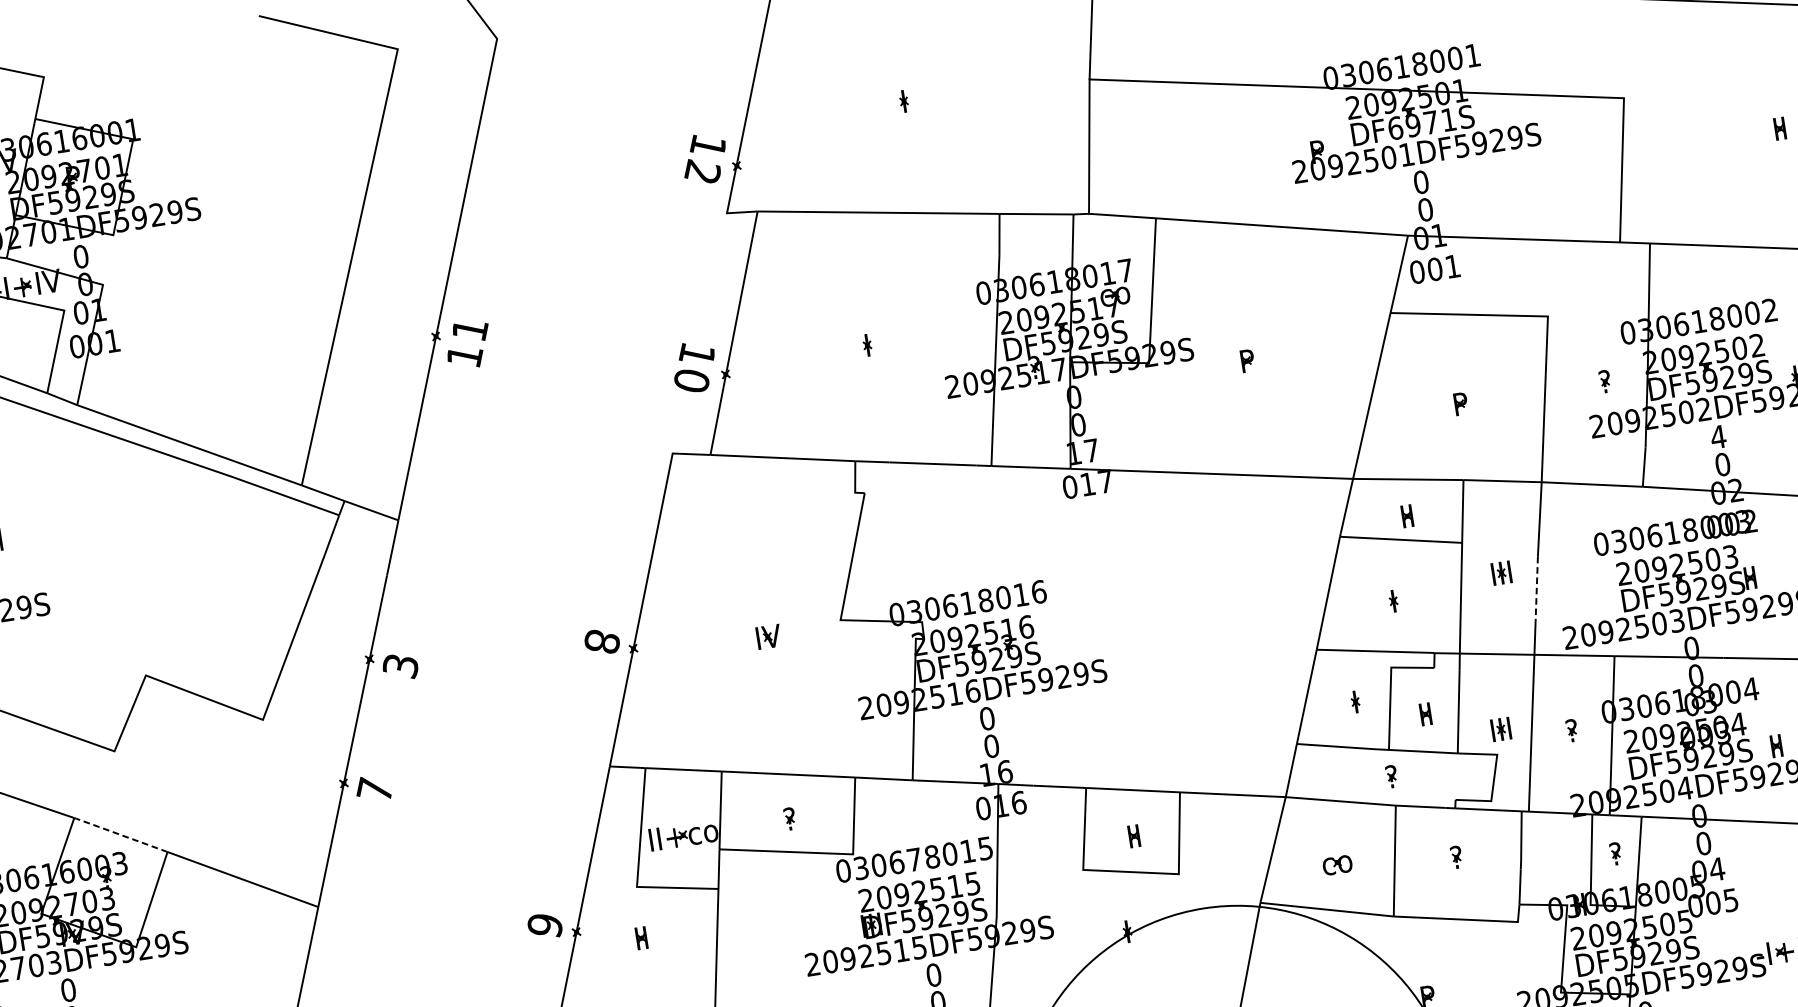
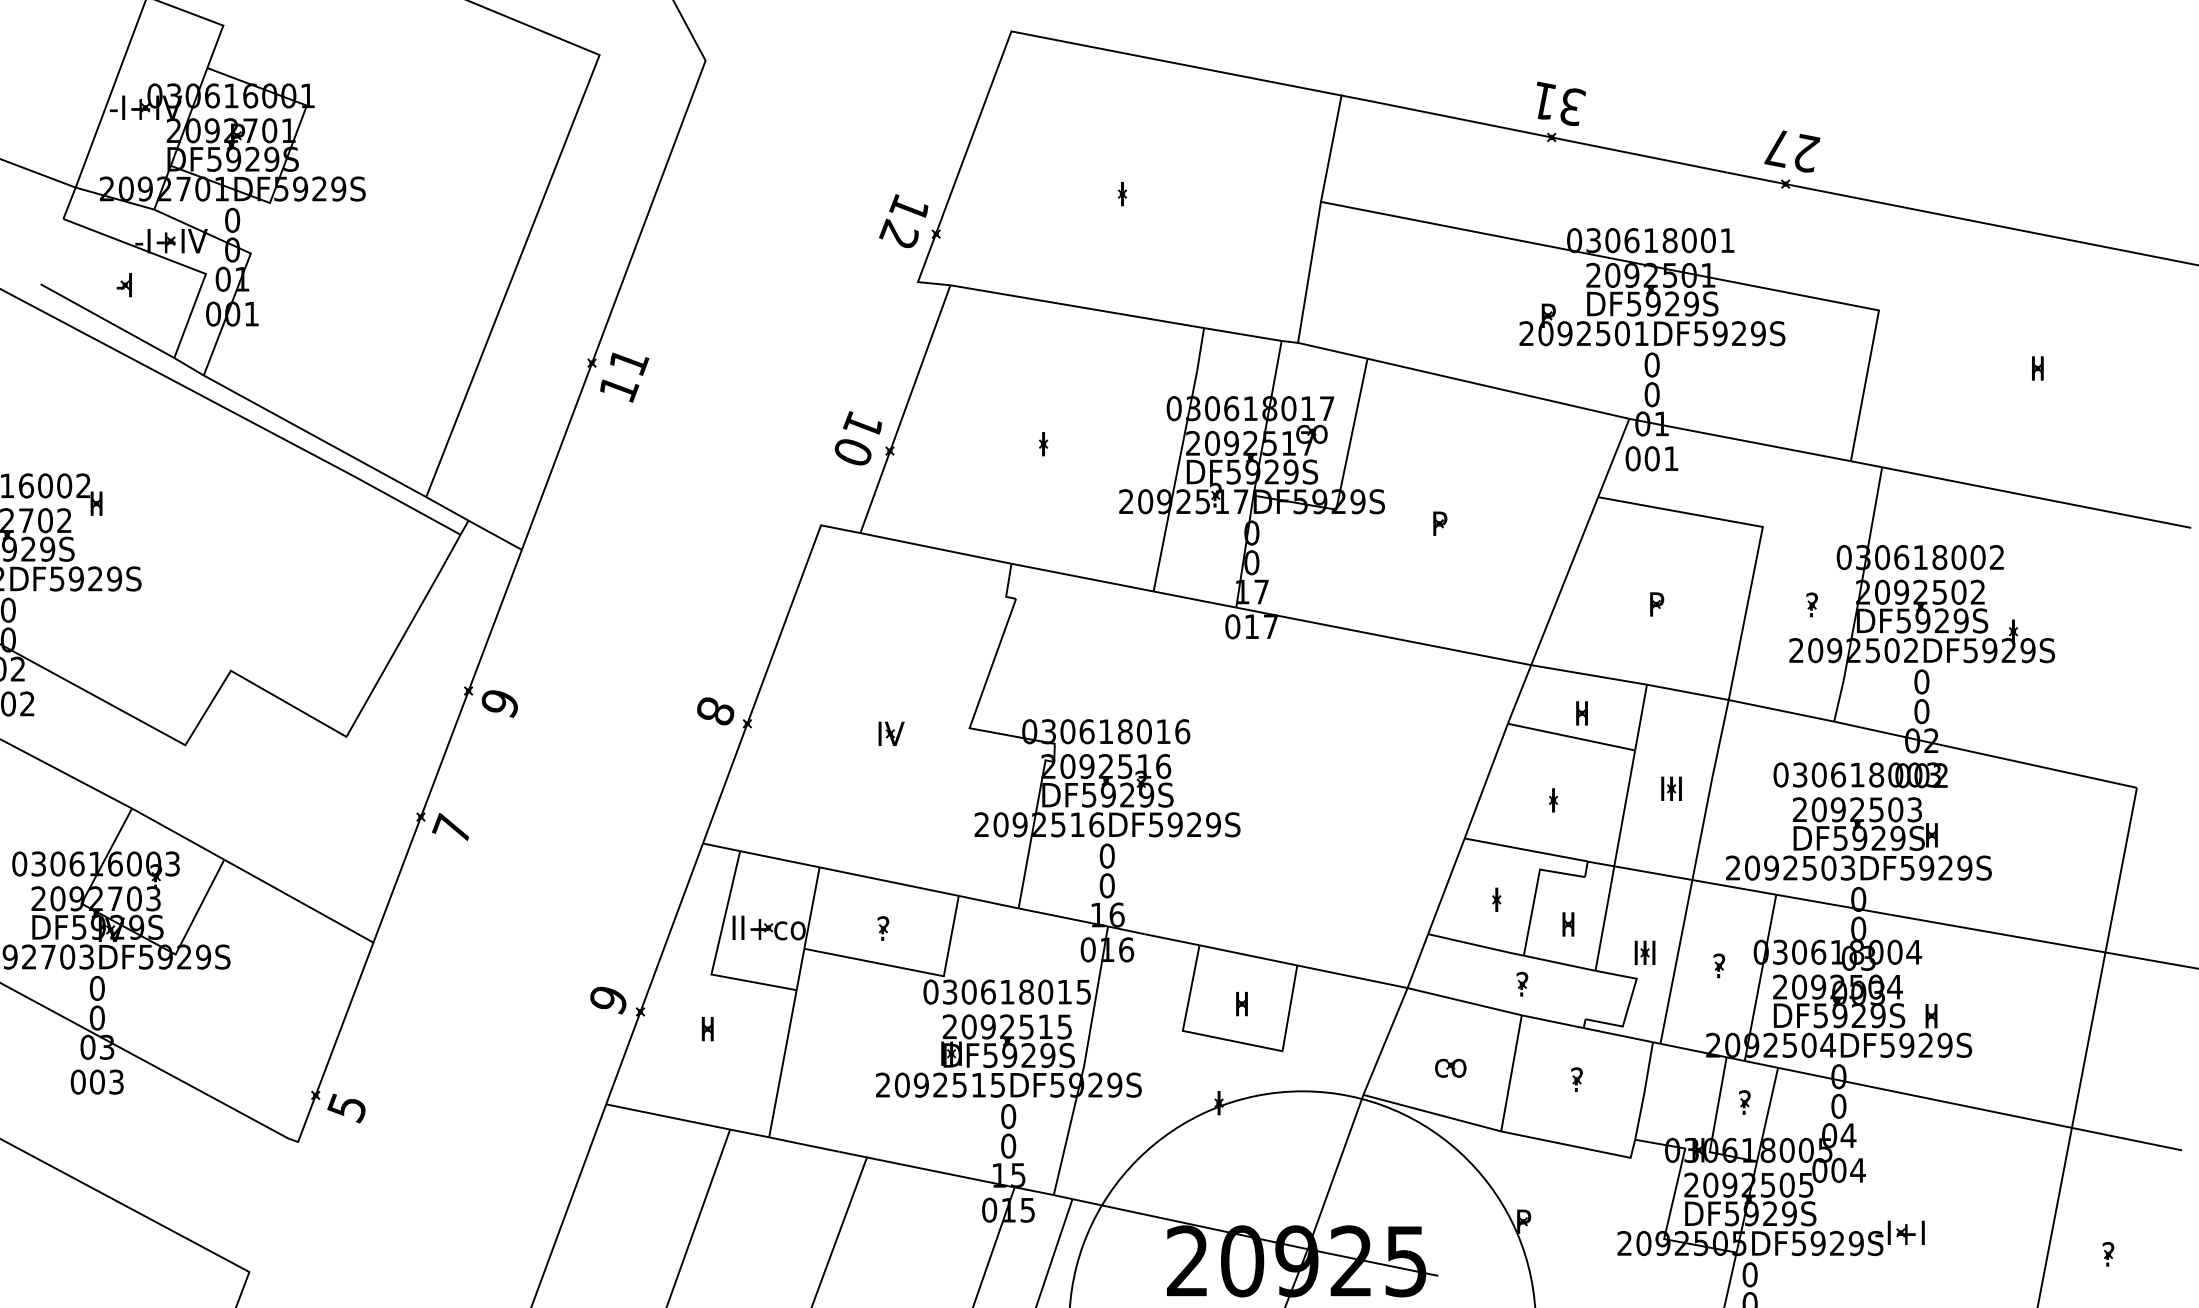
text: (1421, 123) -> (1662, 303), DF6971S -> DF5929S
text: (1718, 436) -> (1921, 681), 4 -> 0
line: (1536, 589) -> (1705, 811), dashed -> solid
text: (400, 667) -> (499, 704), 3 -> 9
line: (120, 834) -> (177, 833), dashed -> solid
text: (914, 860) -> (1007, 992), 030678015 -> 030618015
text: (1730, 900) -> (1857, 1170), 005 -> 004

